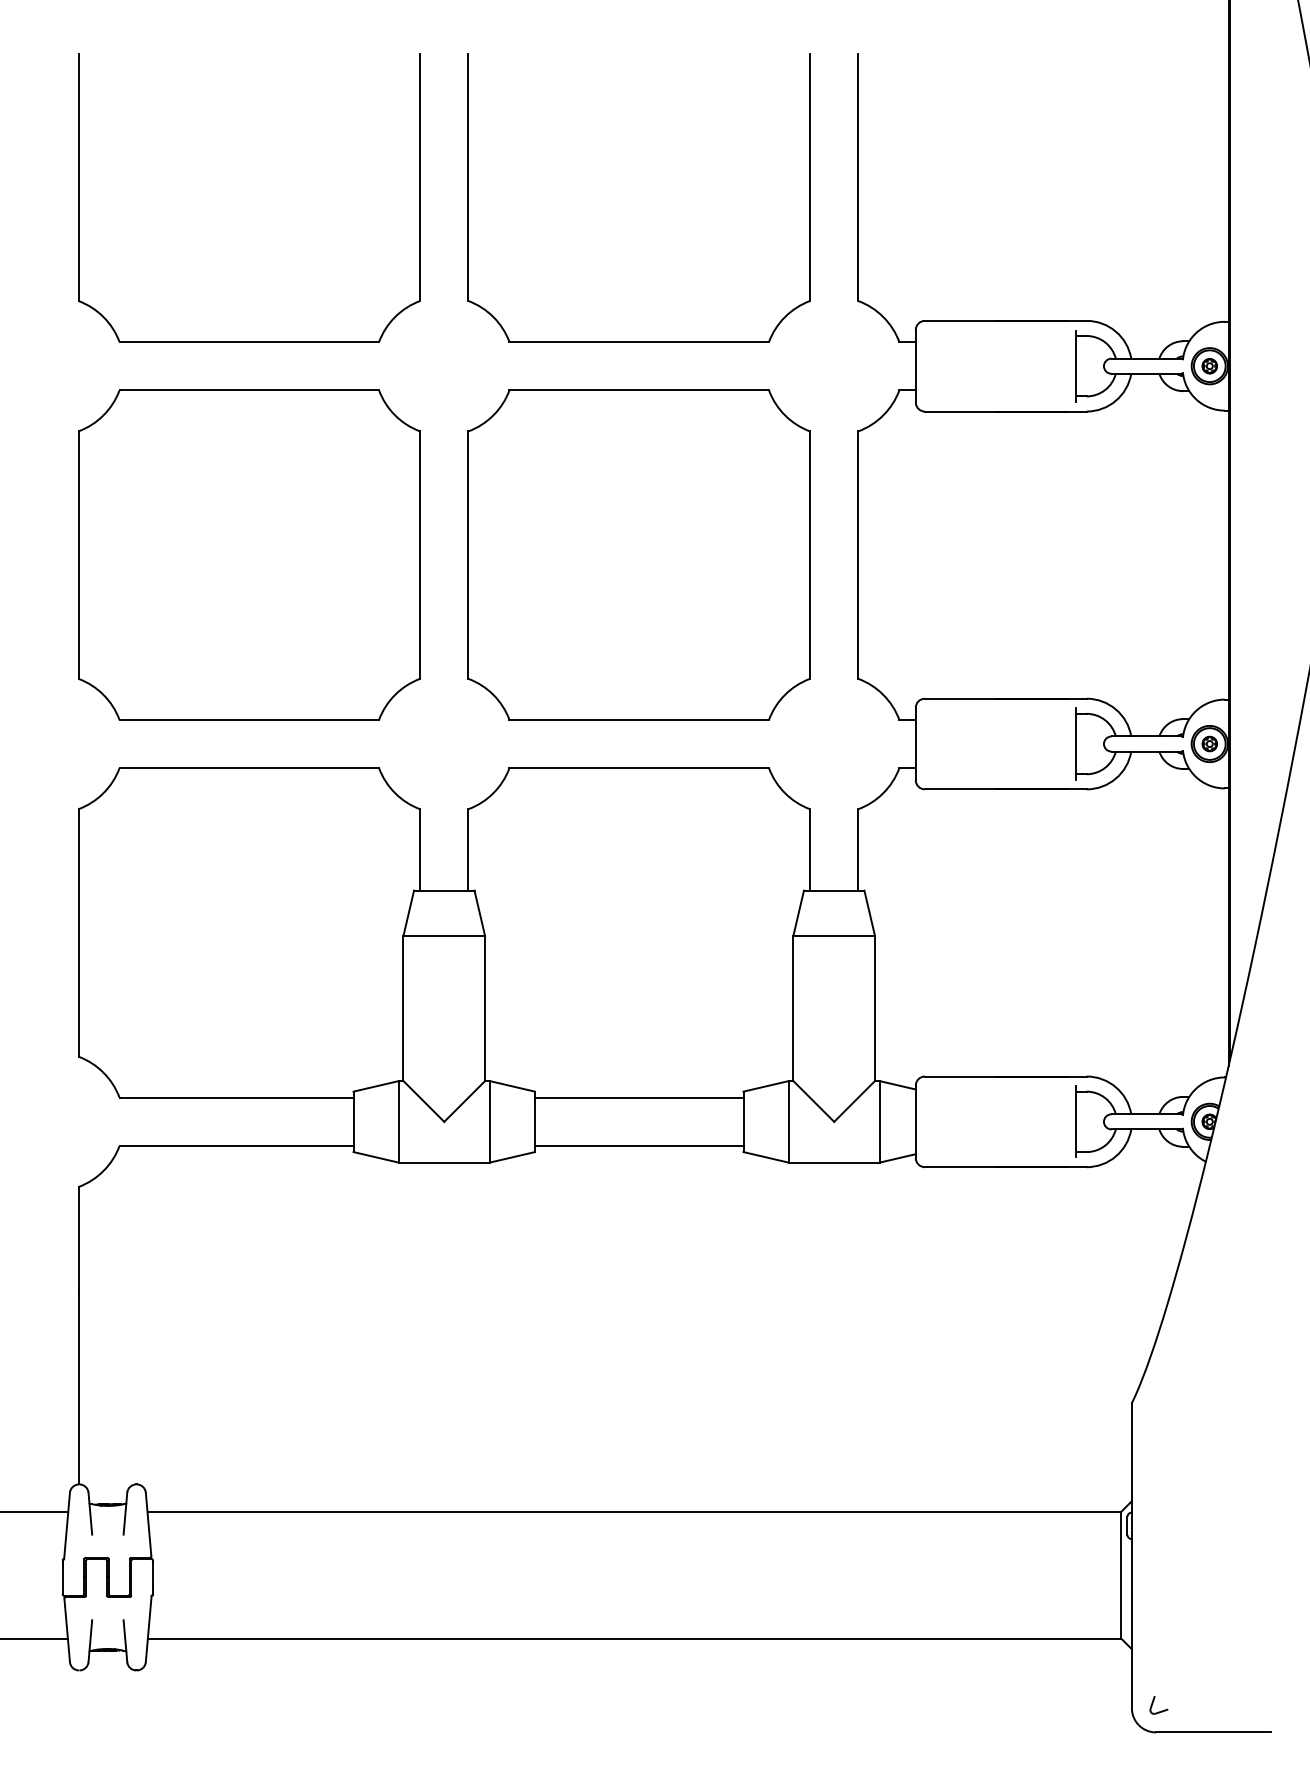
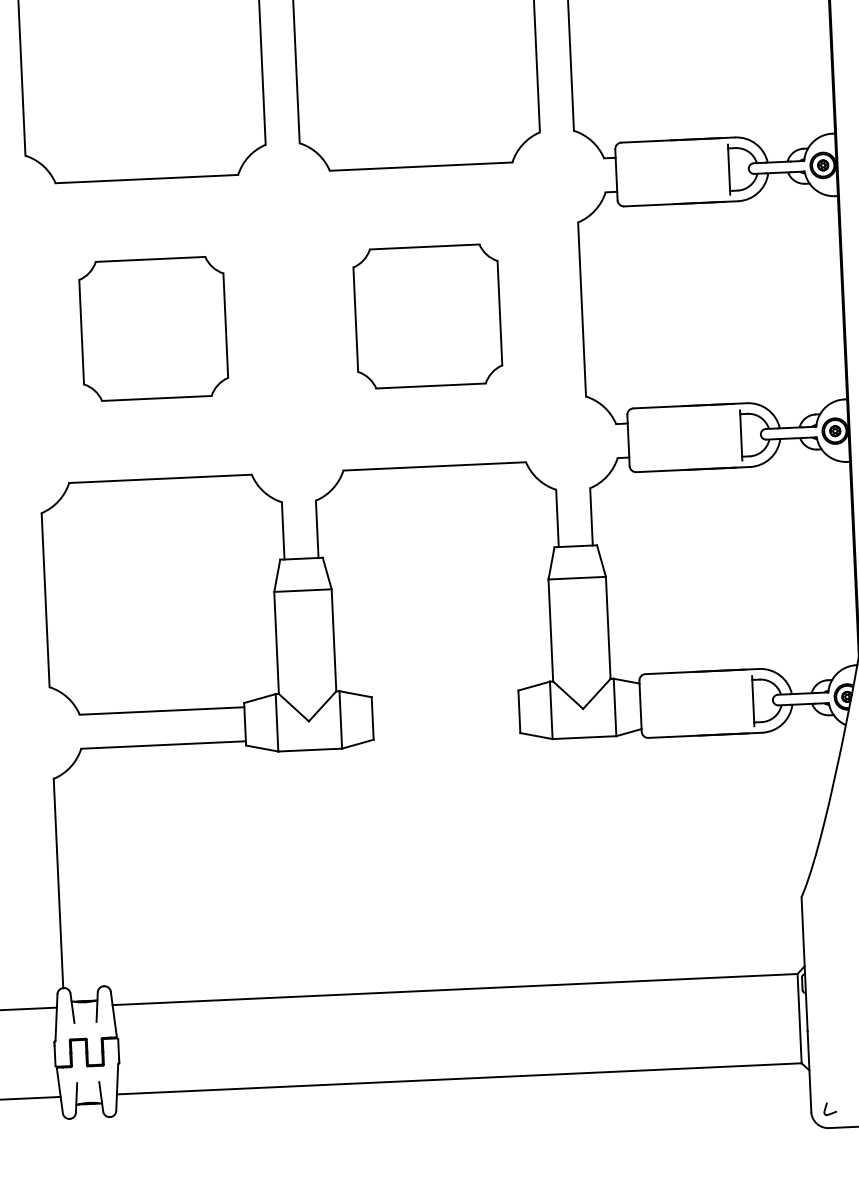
part: (249, 554) -> (153, 328), size x0.6
part: (638, 554) -> (427, 316), size x0.6
line: (638, 1097) -> (444, 698), removed
line: (638, 1146) -> (446, 732), removed

